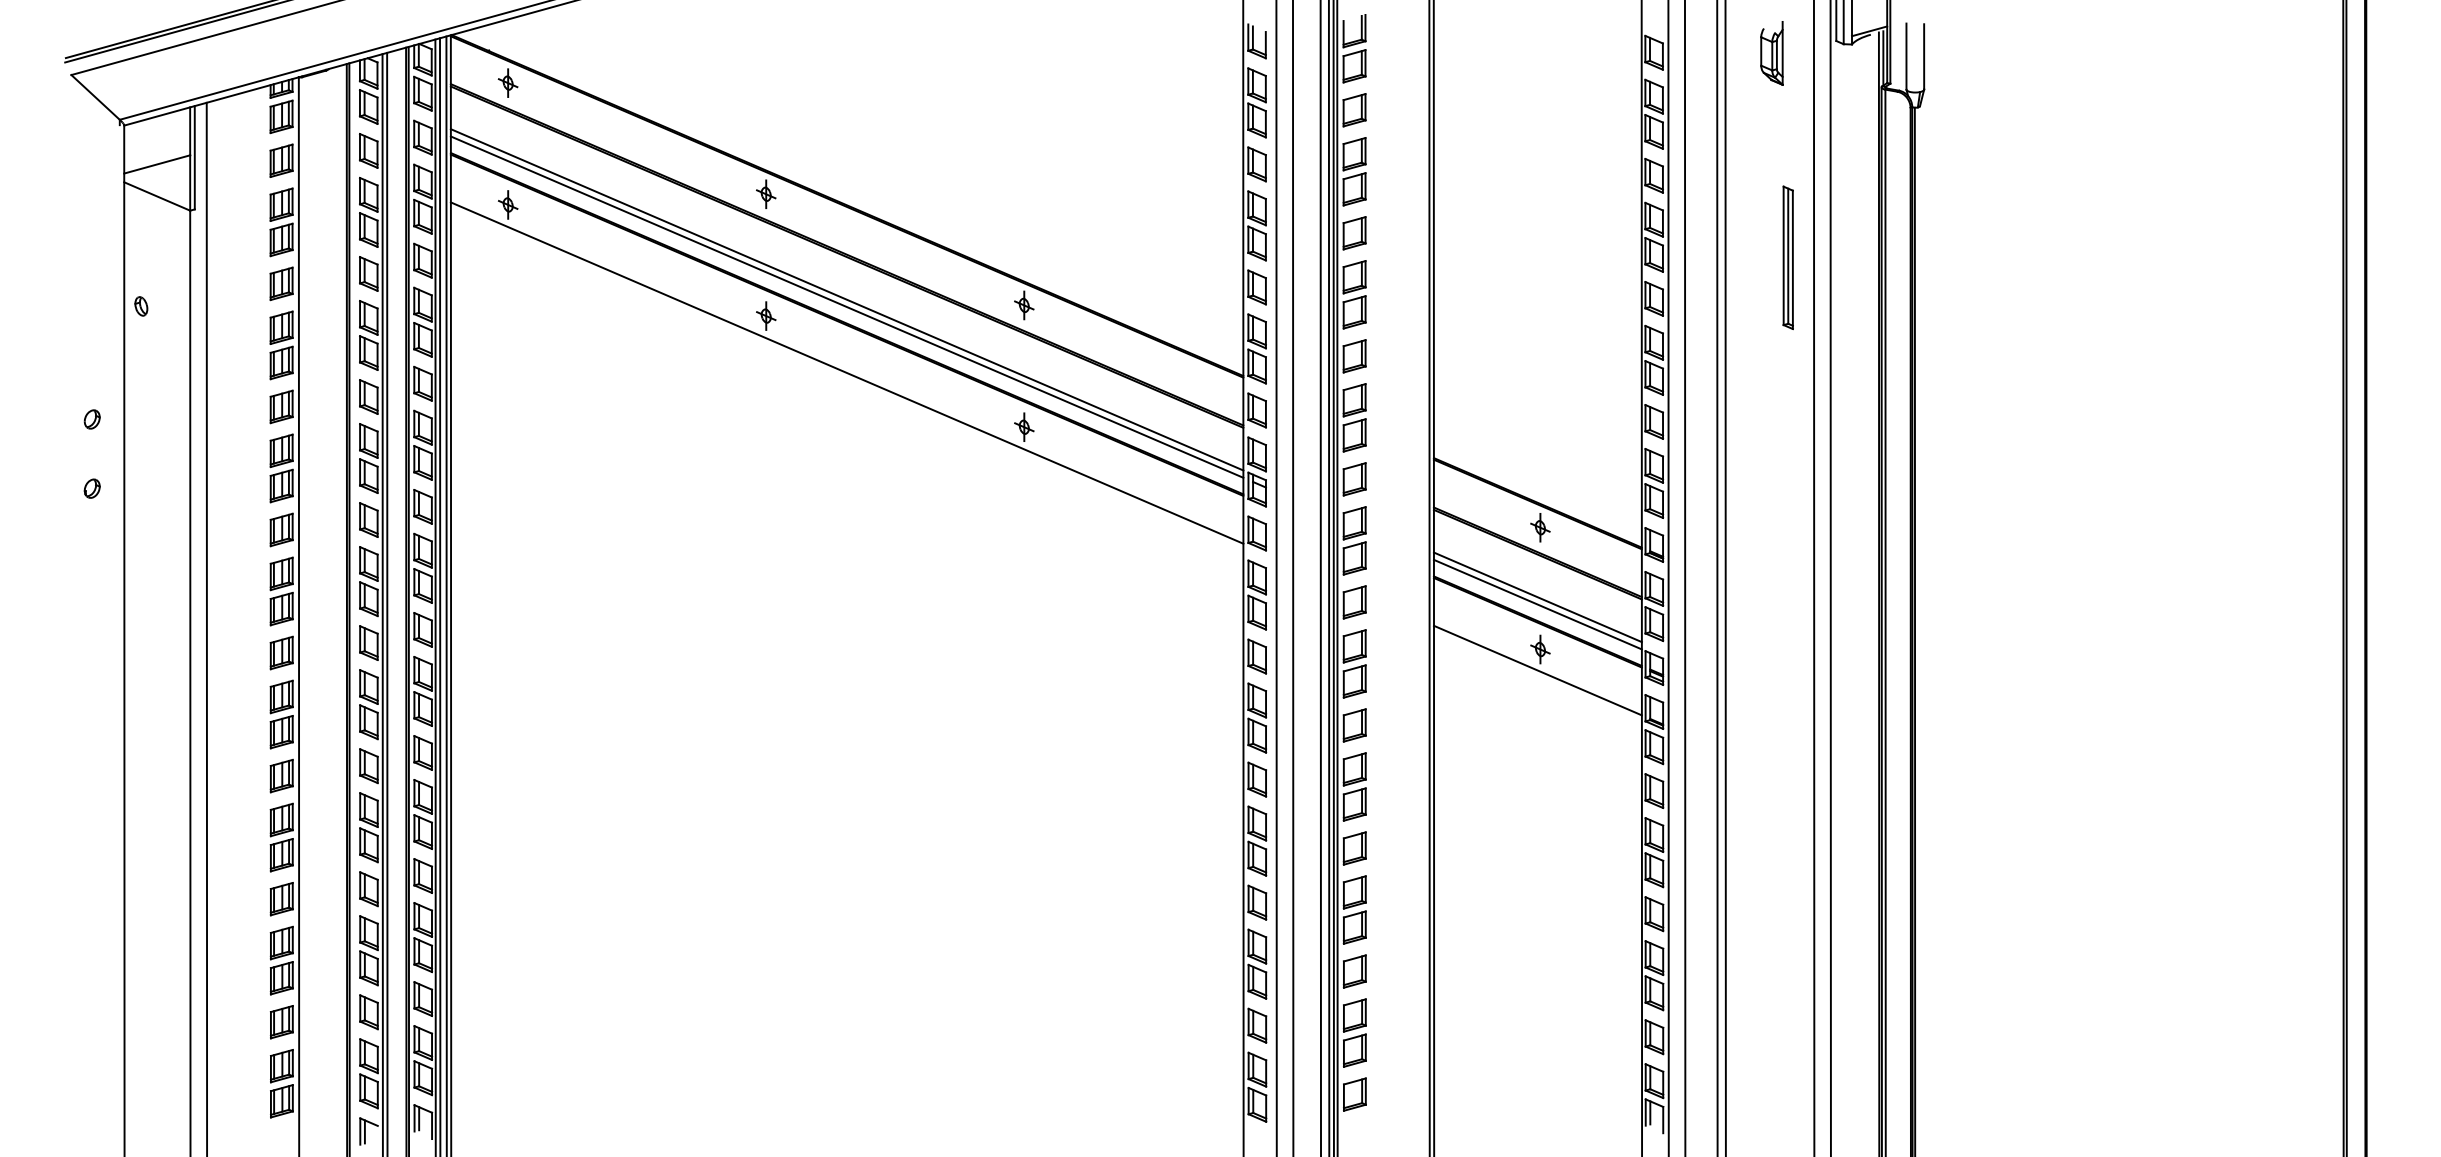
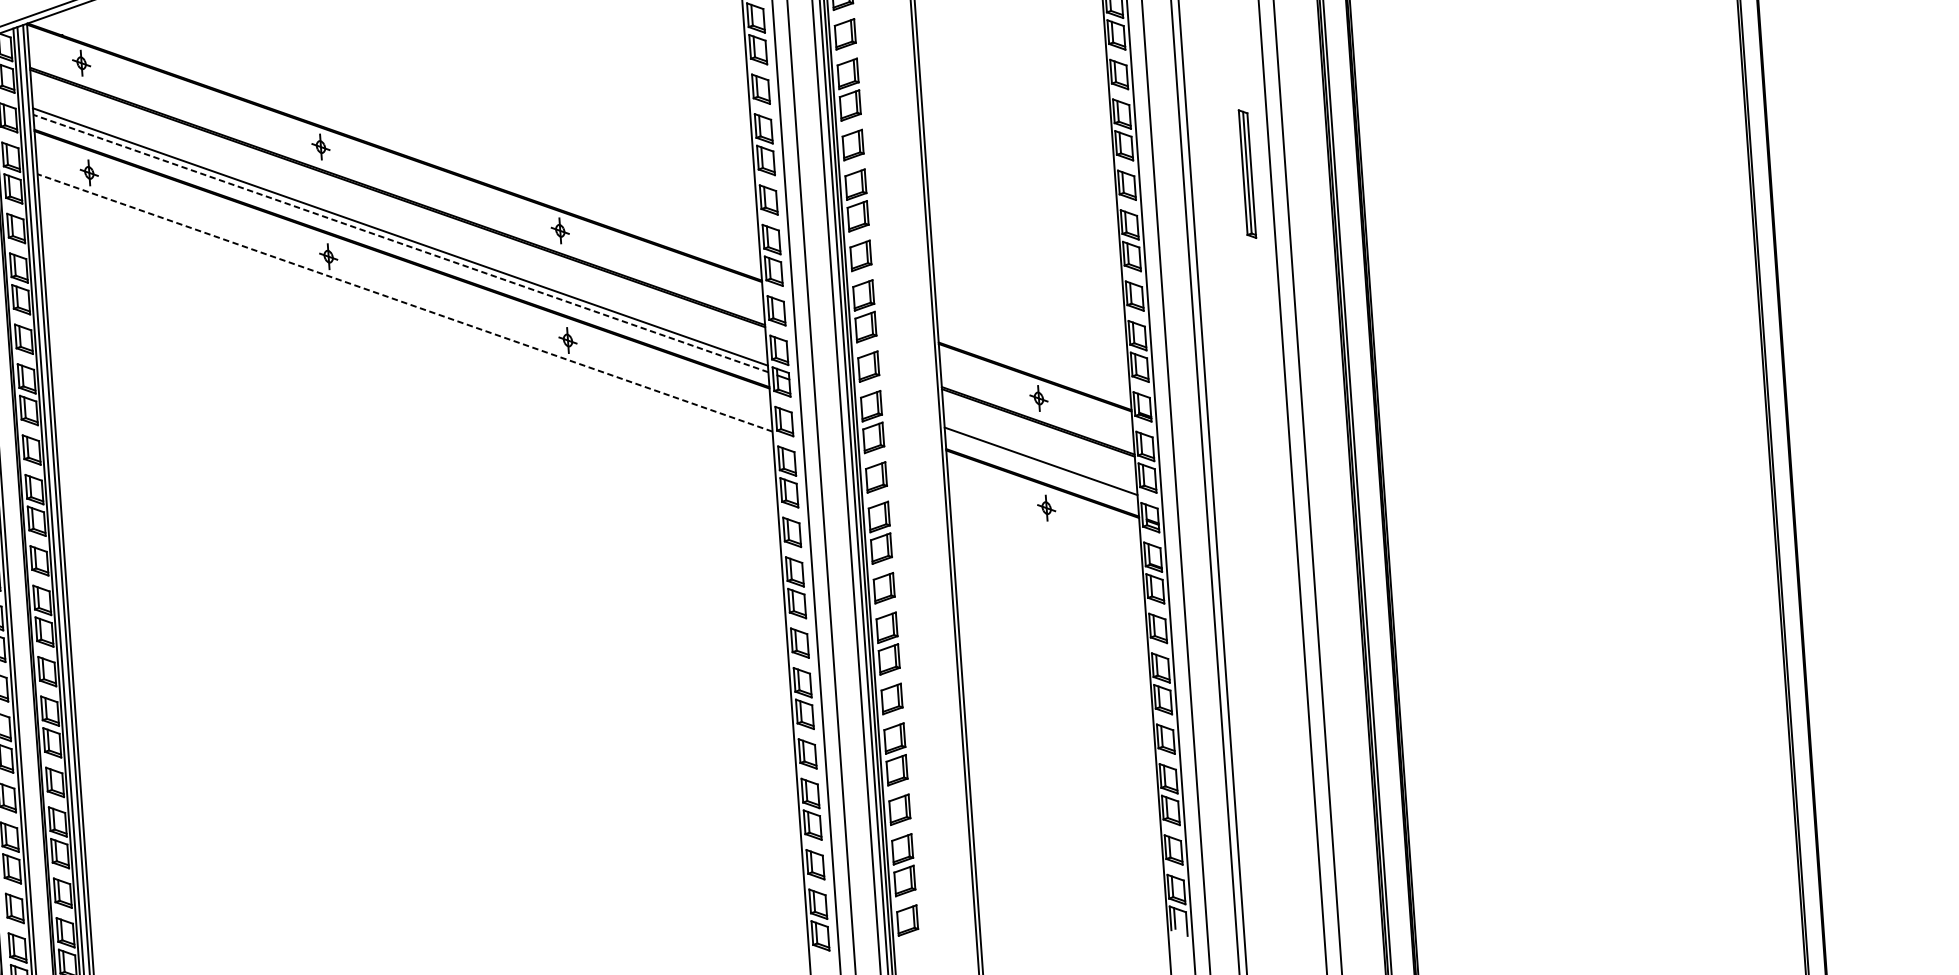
part: (1787, 257) -> (1246, 173), moved
line: (846, 306) -> (400, 243), solid -> dashed
line: (846, 372) -> (404, 302), solid -> dashed
line: (1537, 604) -> (1041, 467), removed
line: (1537, 670) -> (1045, 527), removed

